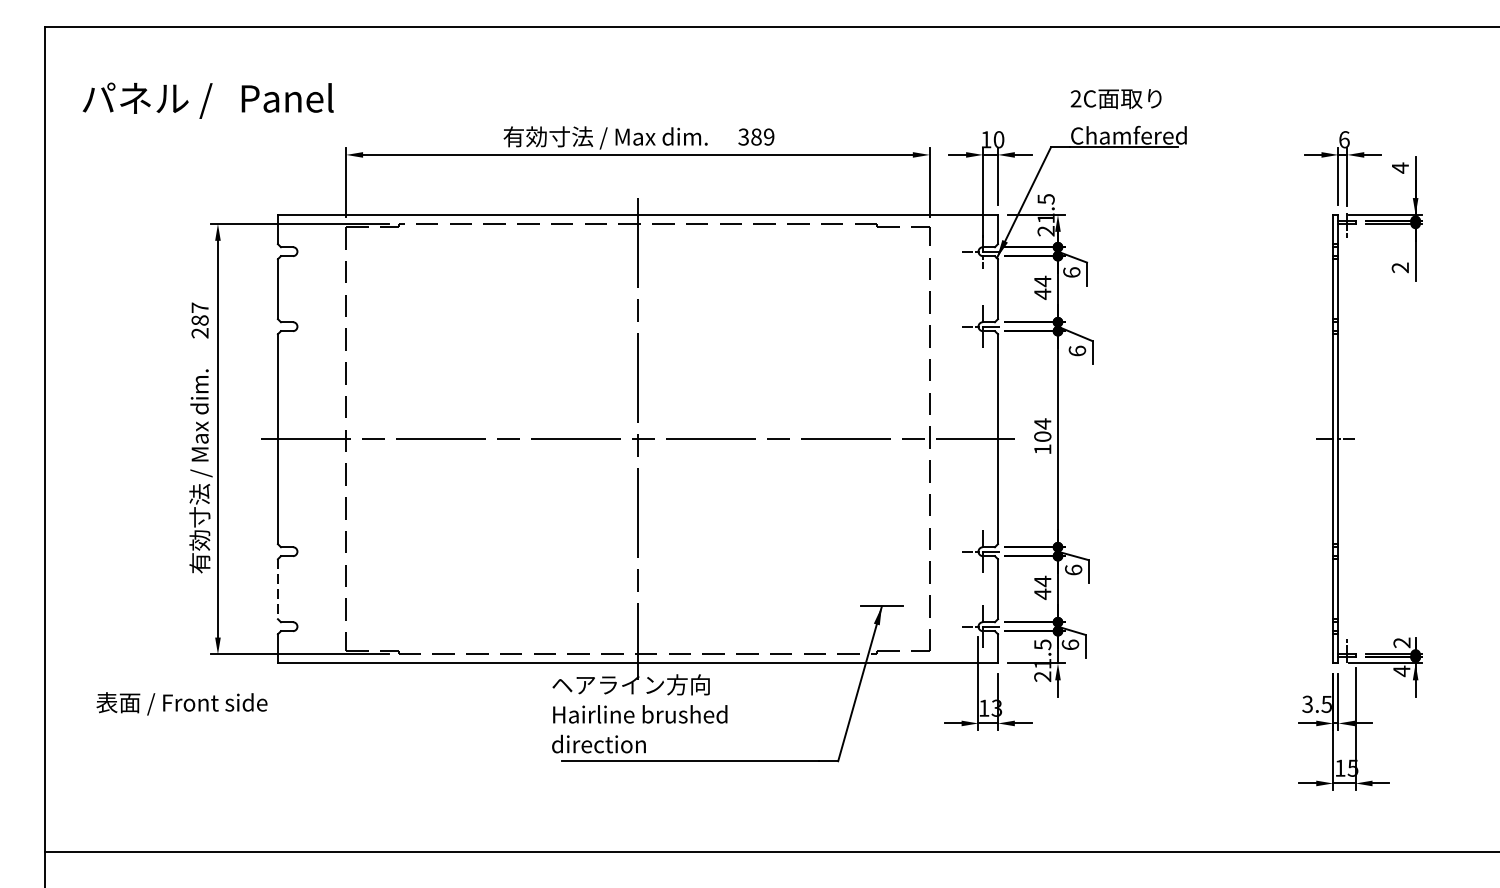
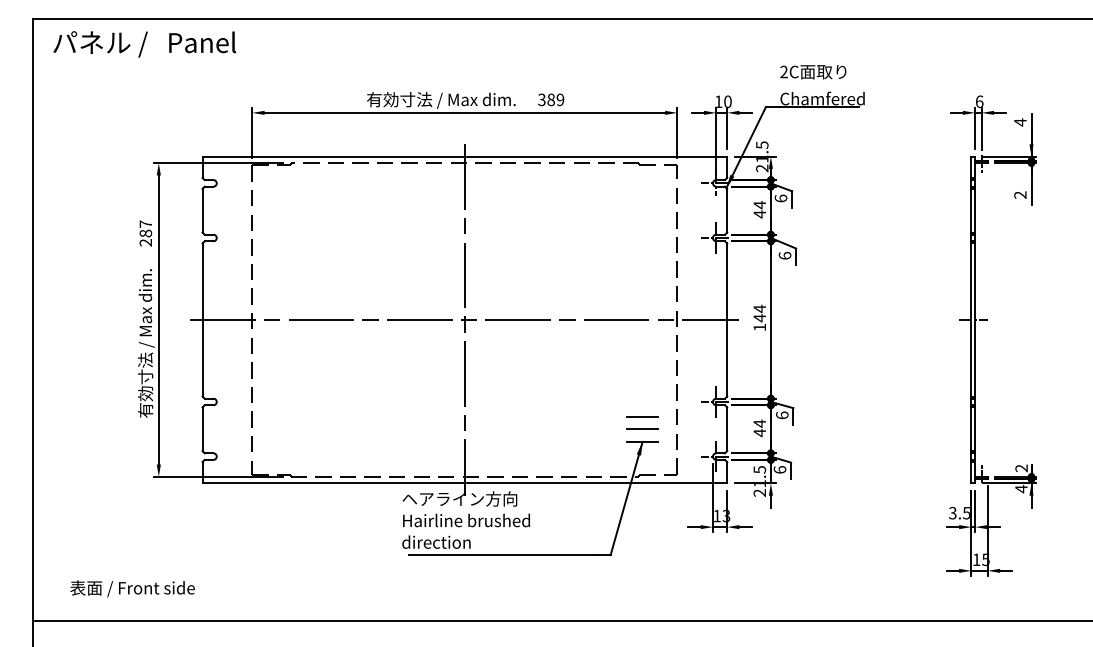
text: (207, 100) -> (144, 44), moved
text: (1042, 437) -> (759, 318), 104 -> 144
line: (881, 571) -> (642, 416), added
line: (277, 589) -> (202, 429), dashed -> solid
line: (881, 589) -> (642, 429), added
text: (181, 703) -> (132, 588), moved

